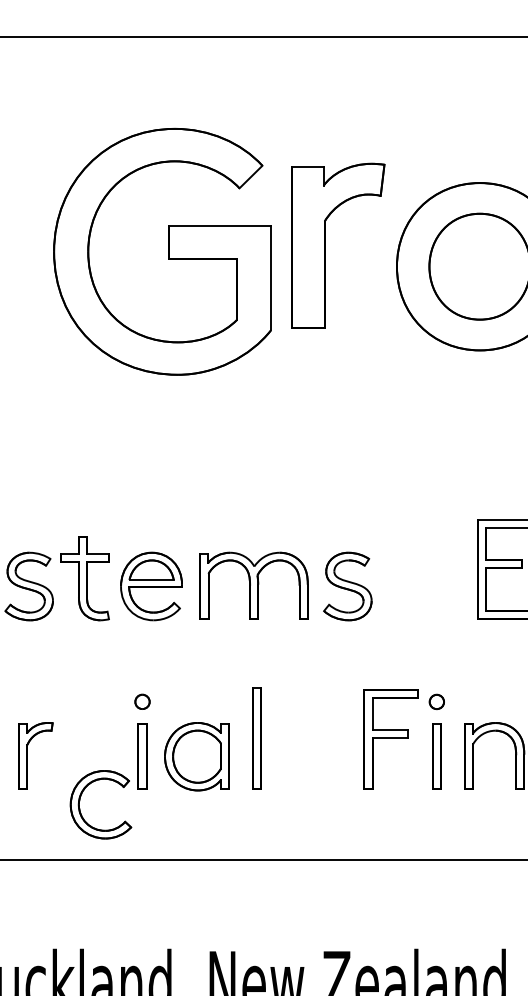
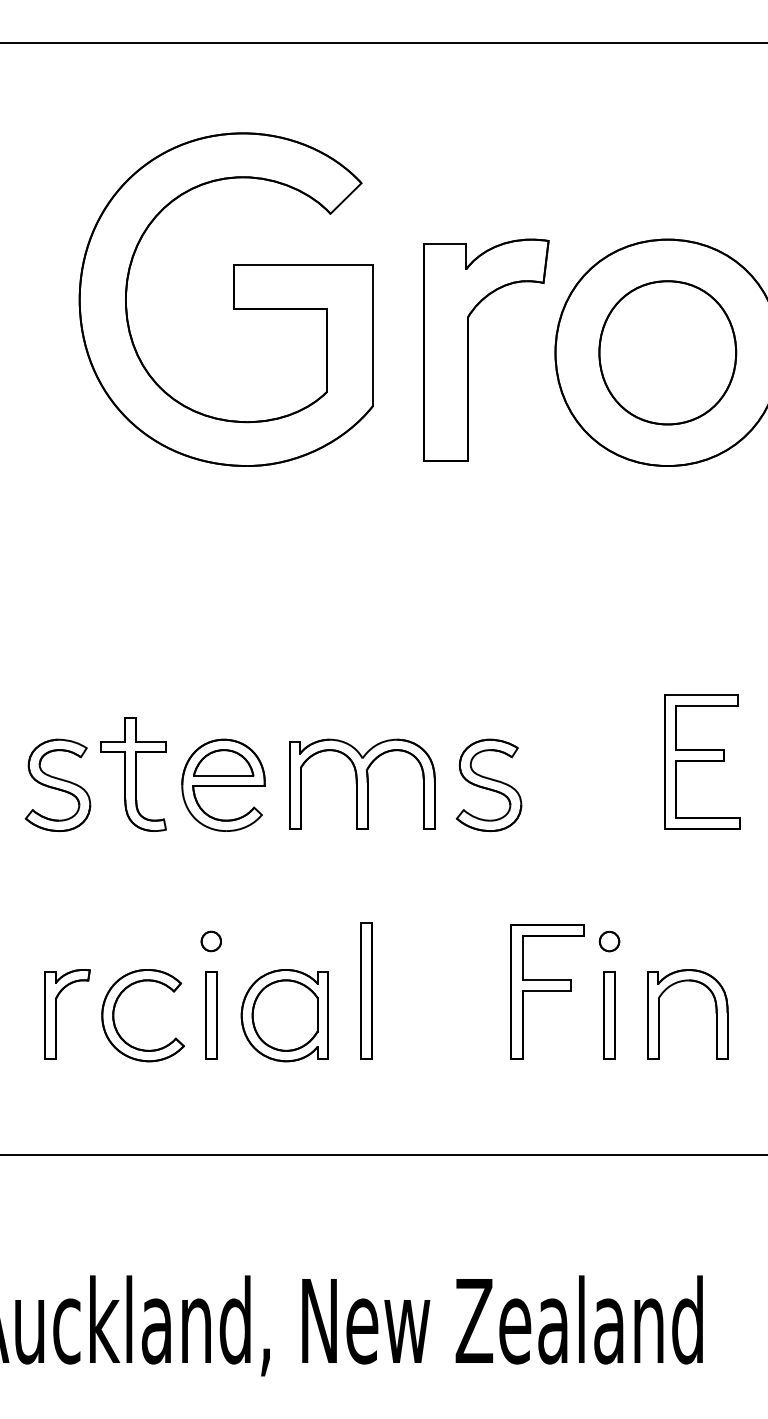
part: (325, 245) -> (468, 349), moved
part: (167, 251) -> (233, 299), moved
part: (79, 804) -> (114, 1015), moved

